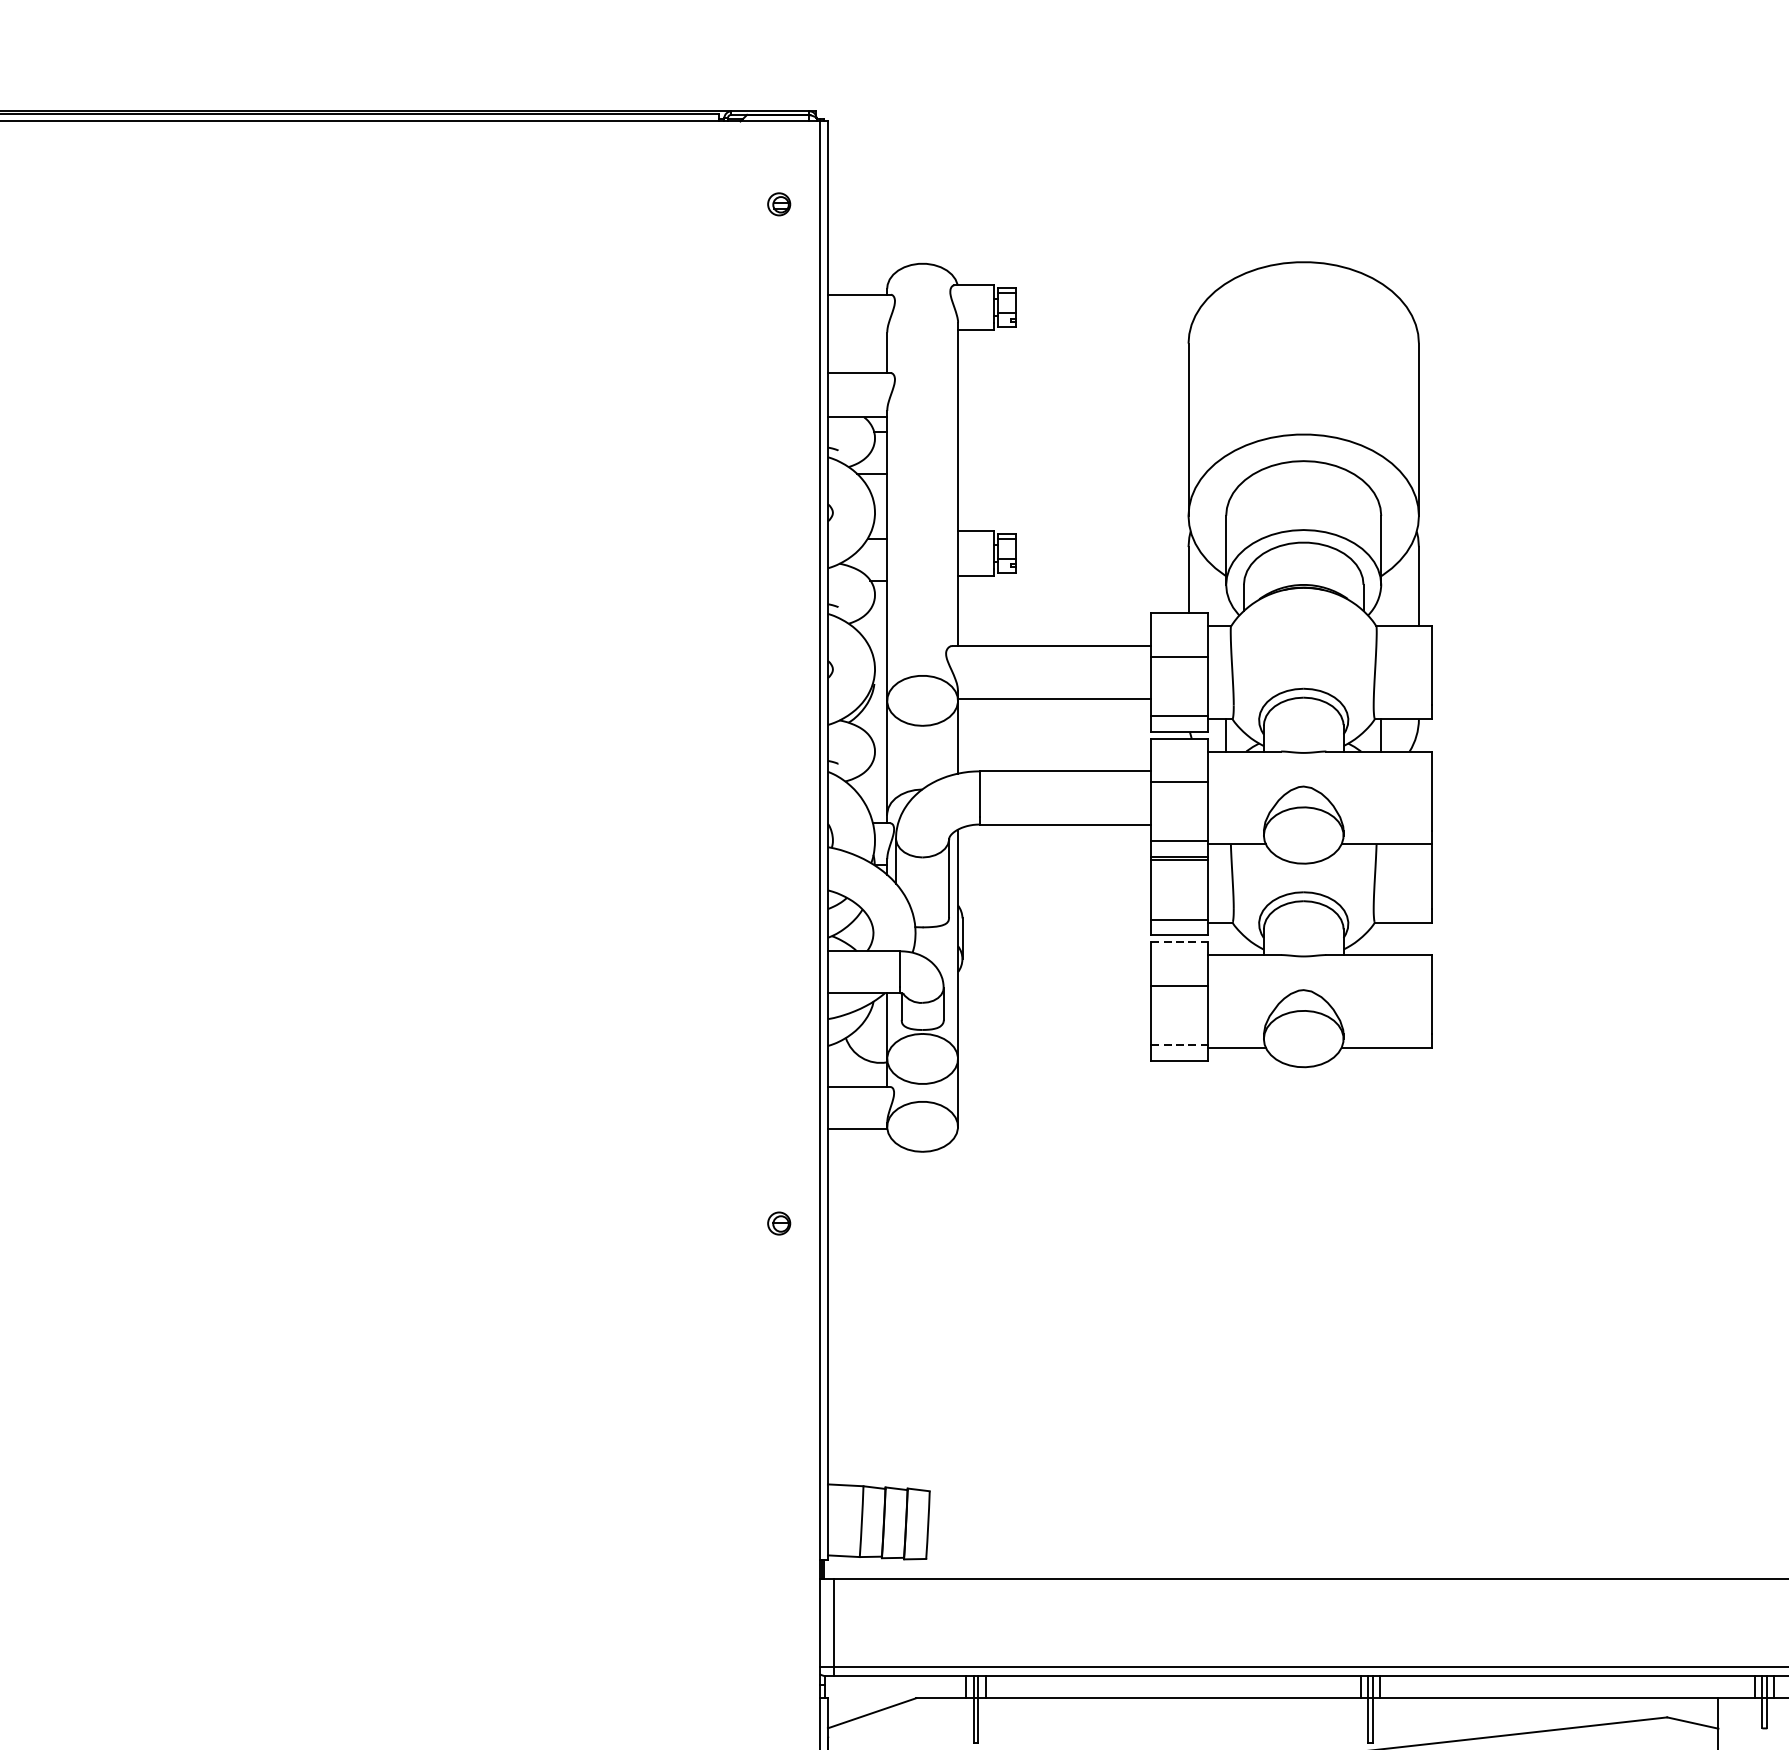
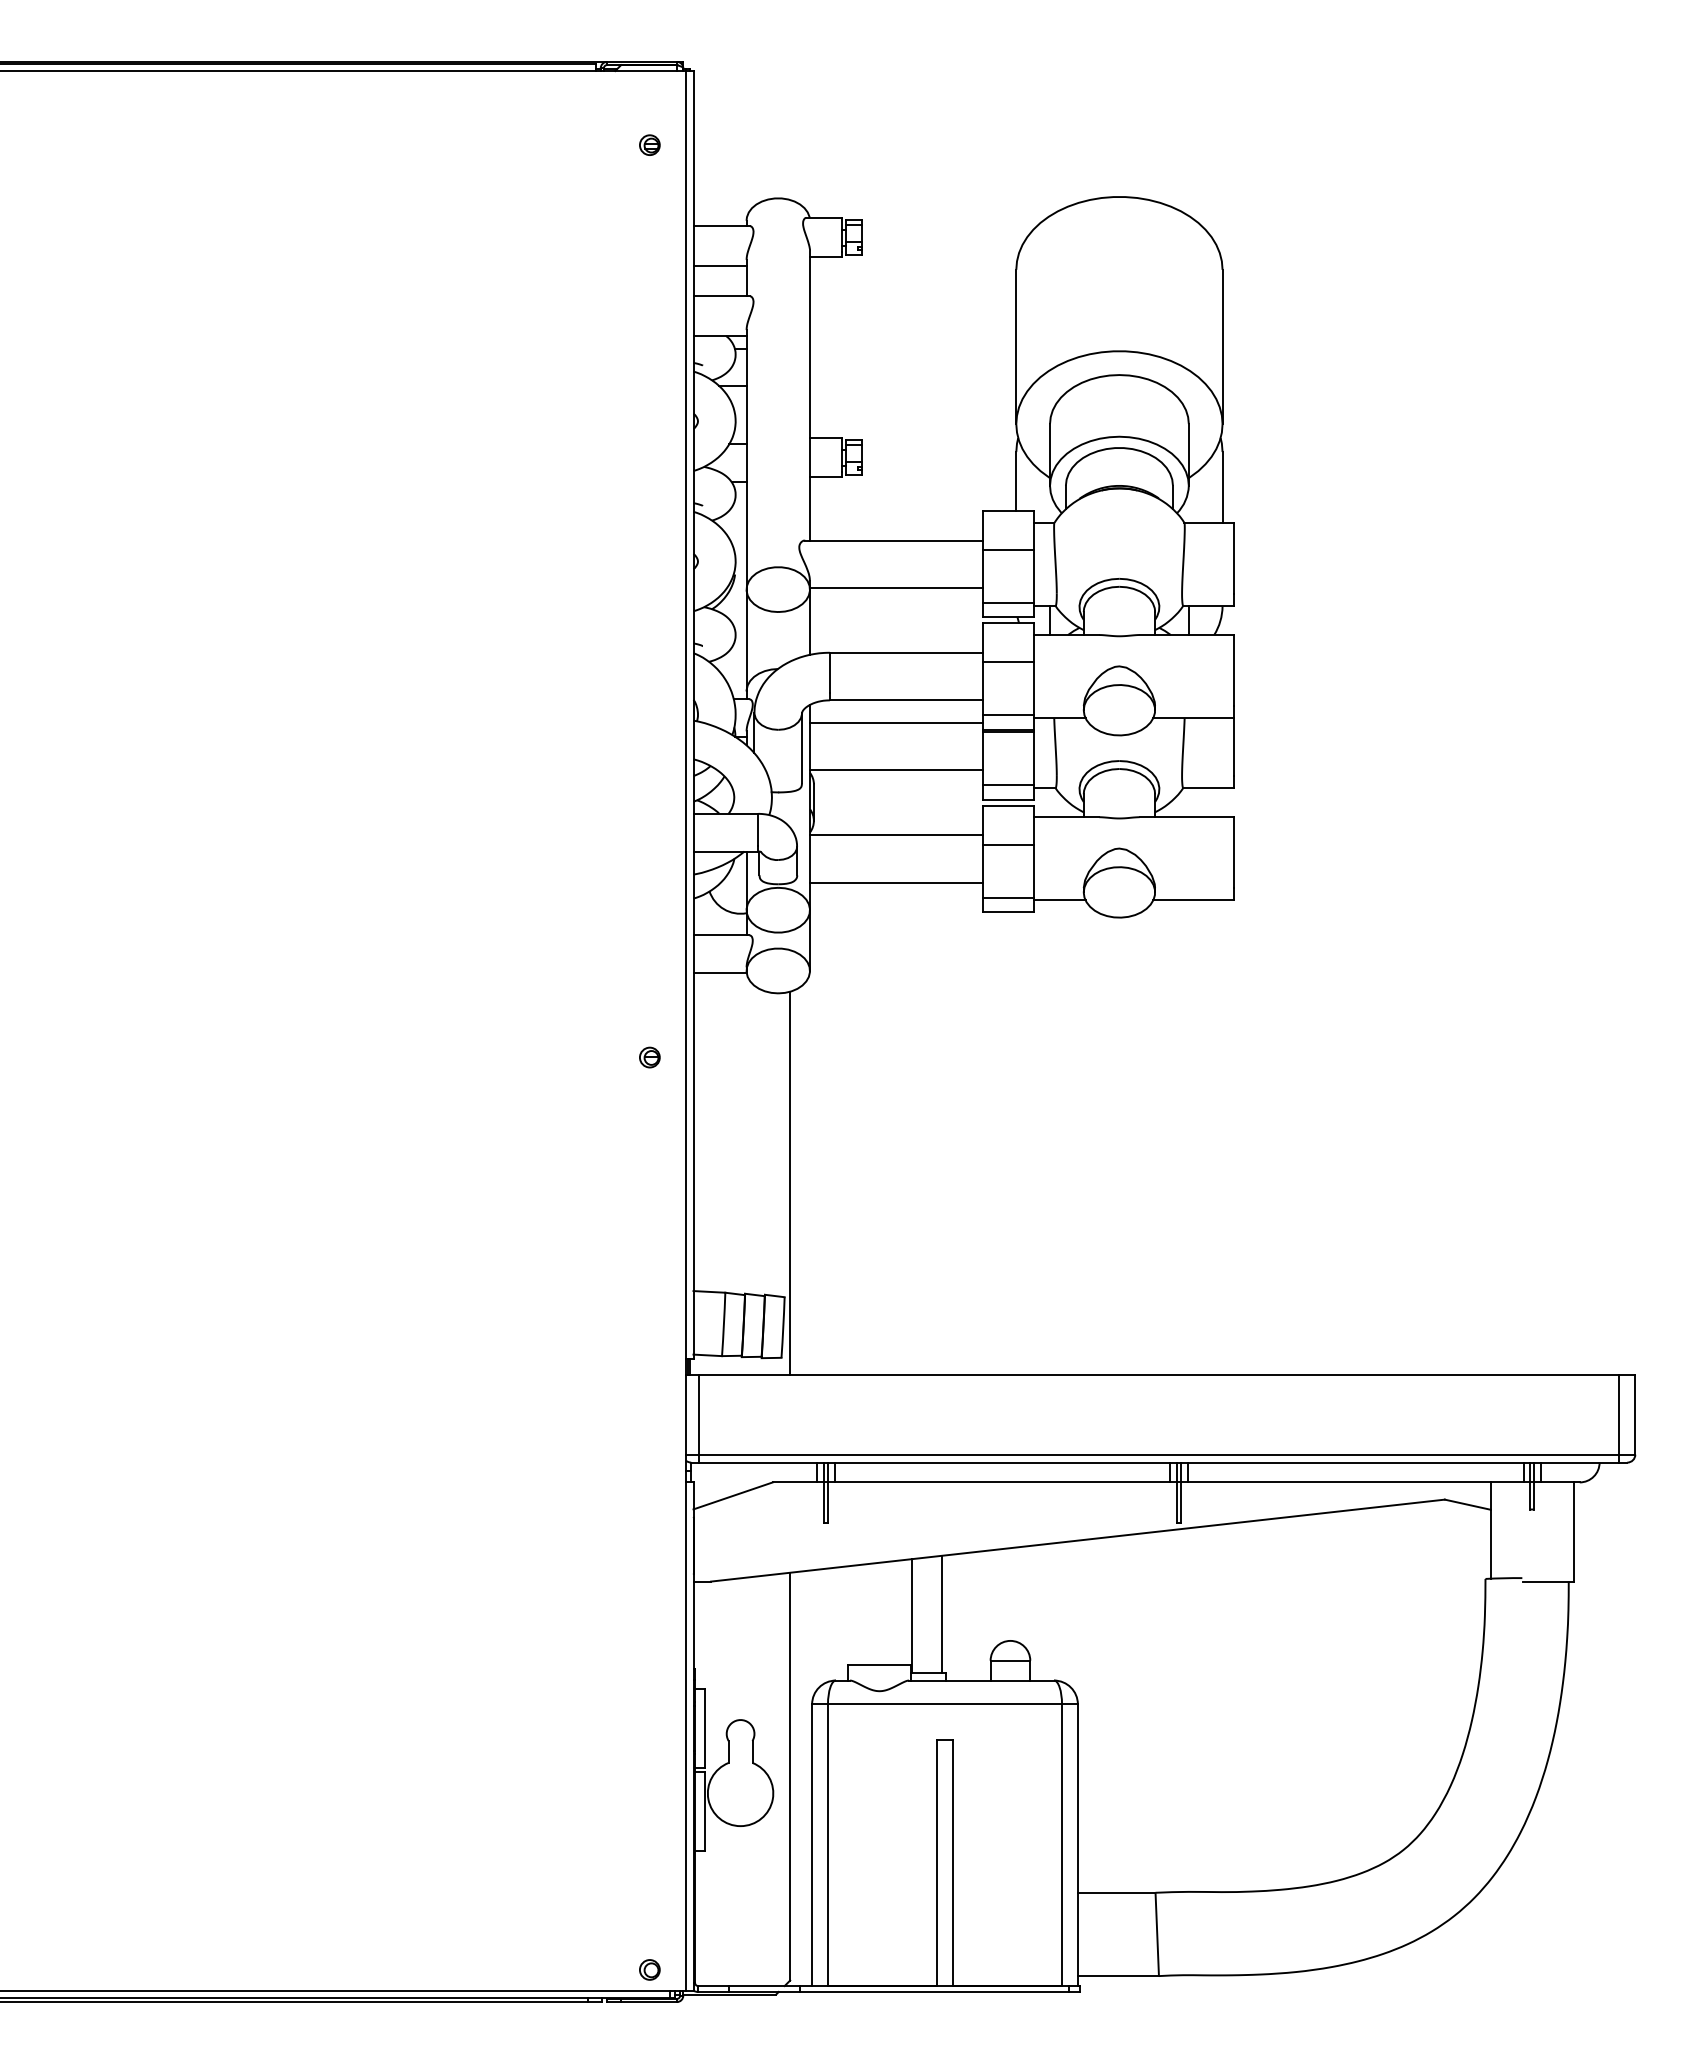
line: (856, 338) -> (719, 265), added
line: (1054, 849) -> (896, 722), added
line: (1054, 902) -> (896, 770), added
line: (1179, 941) -> (1008, 805), dashed -> solid
line: (1054, 974) -> (896, 834), added
line: (1054, 1027) -> (896, 882), added
line: (1179, 1044) -> (1008, 897), dashed -> solid
line: (936, 1364) -> (790, 1183), added

